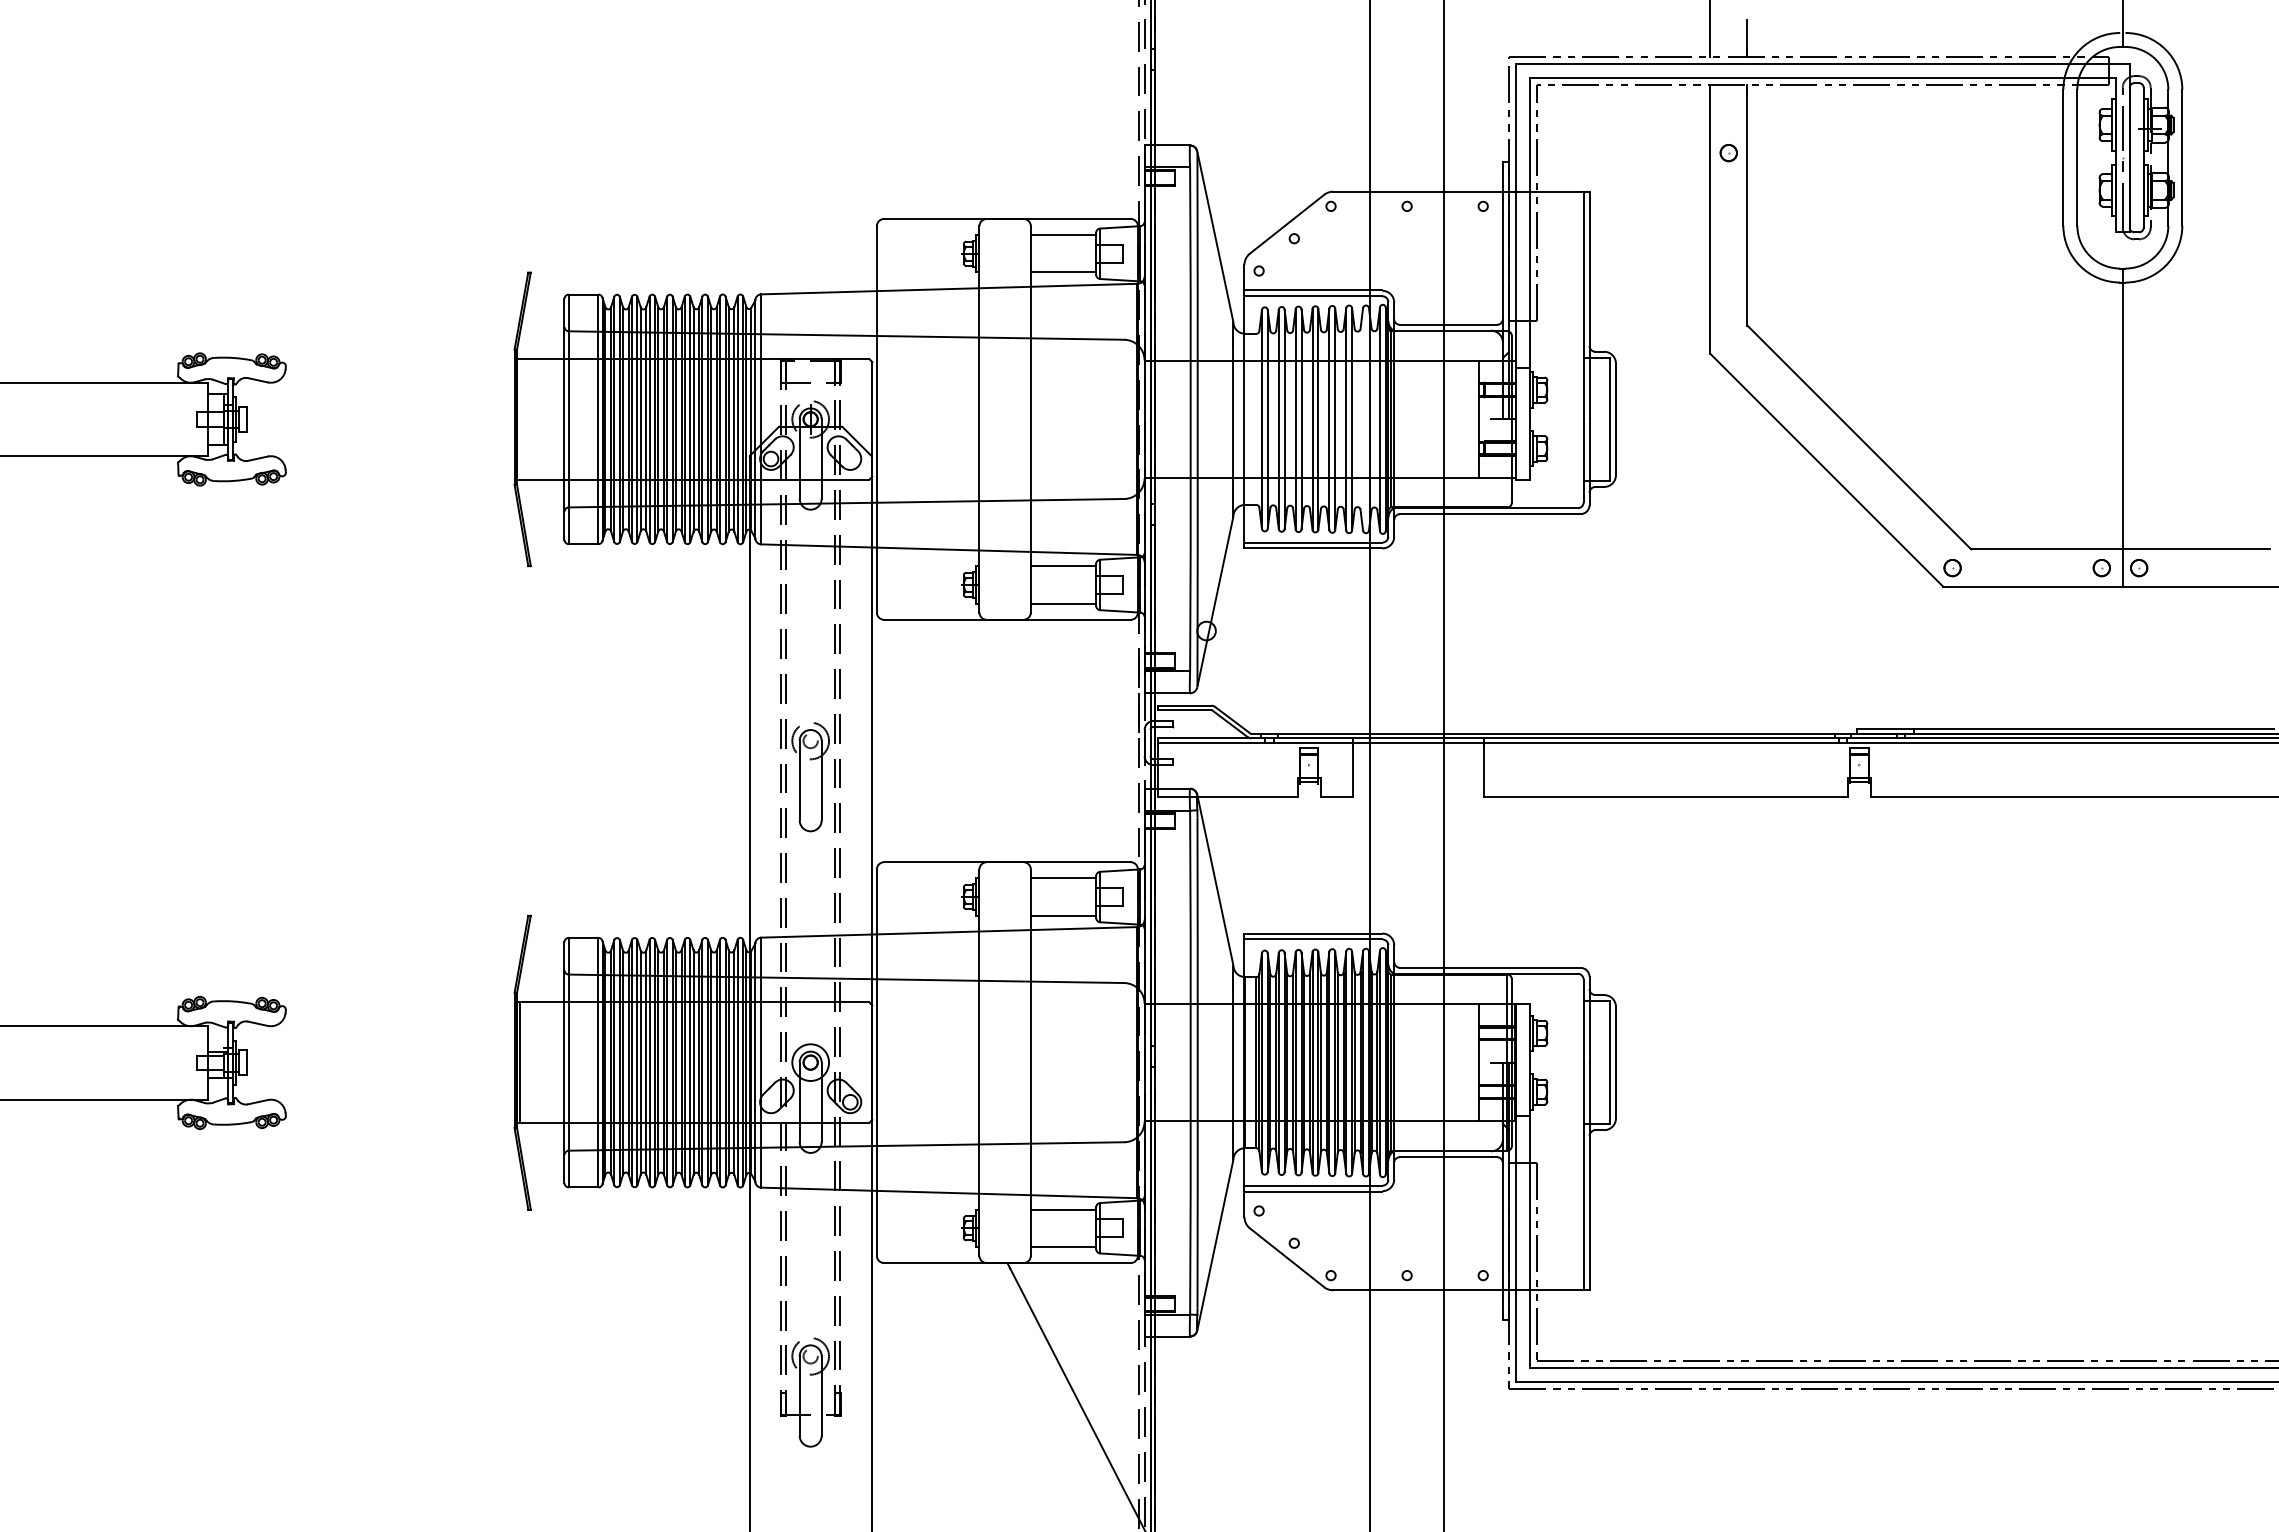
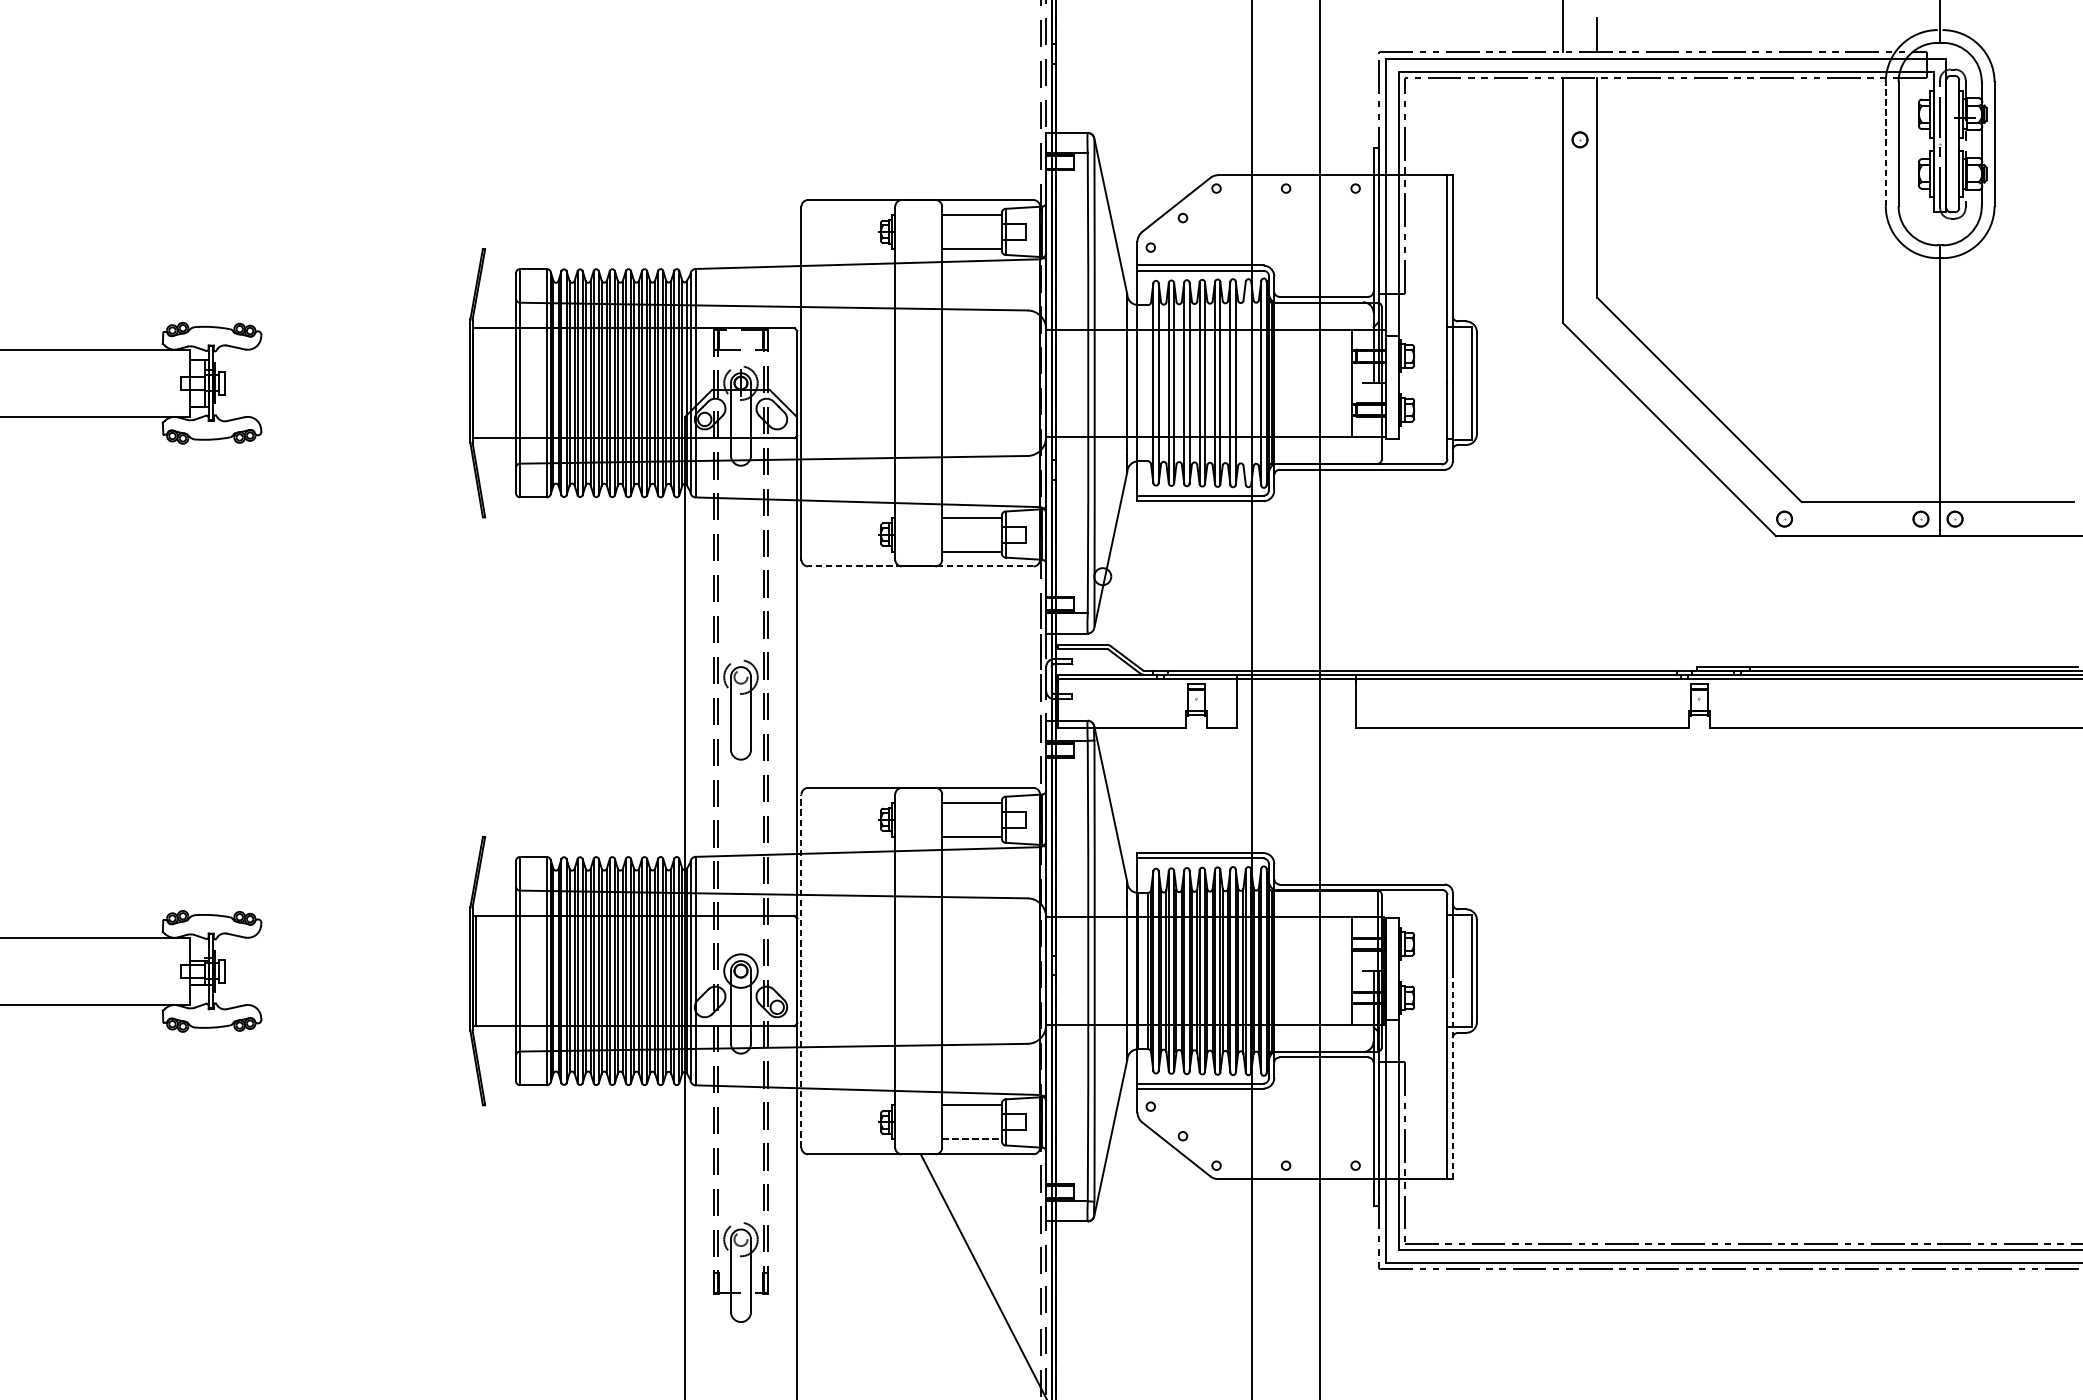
line: (2063, 157) -> (1885, 143), solid -> dashed
line: (1006, 619) -> (919, 566), solid -> dashed
line: (876, 1062) -> (801, 970), solid -> dashed
line: (1589, 1176) -> (1452, 1075), solid -> dashed
line: (1063, 1246) -> (972, 1139), solid -> dashed

